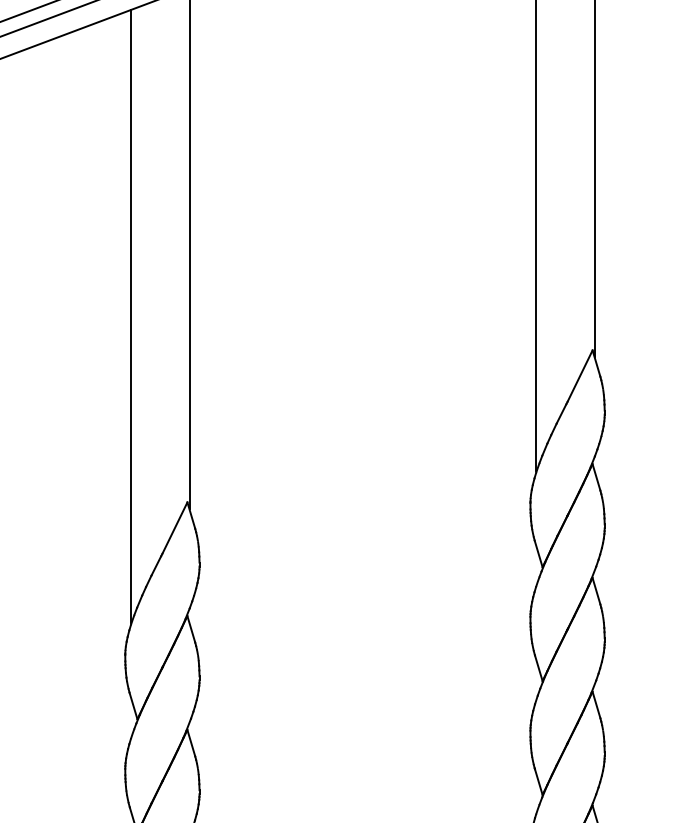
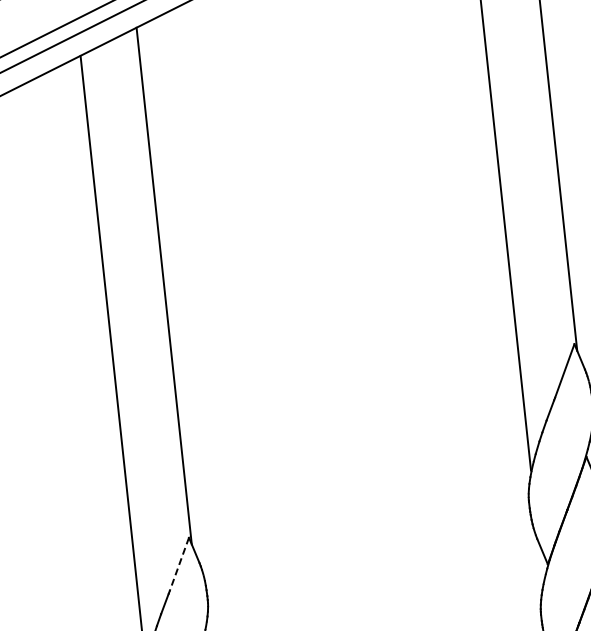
line: (174, 528) -> (178, 564), solid -> dashed

